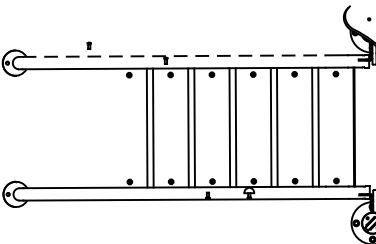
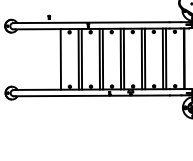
line: (174, 55) -> (92, 22), dashed -> solid
line: (111, 128) -> (60, 59), added

